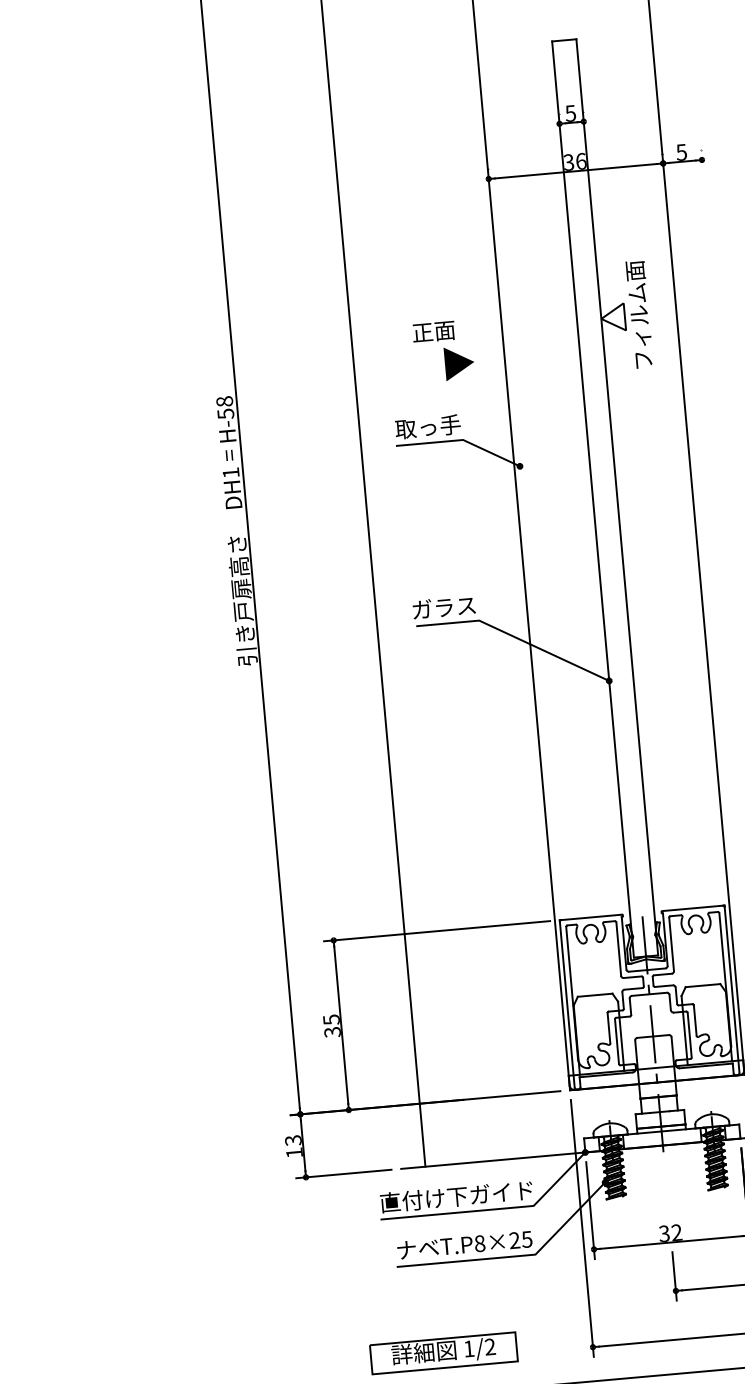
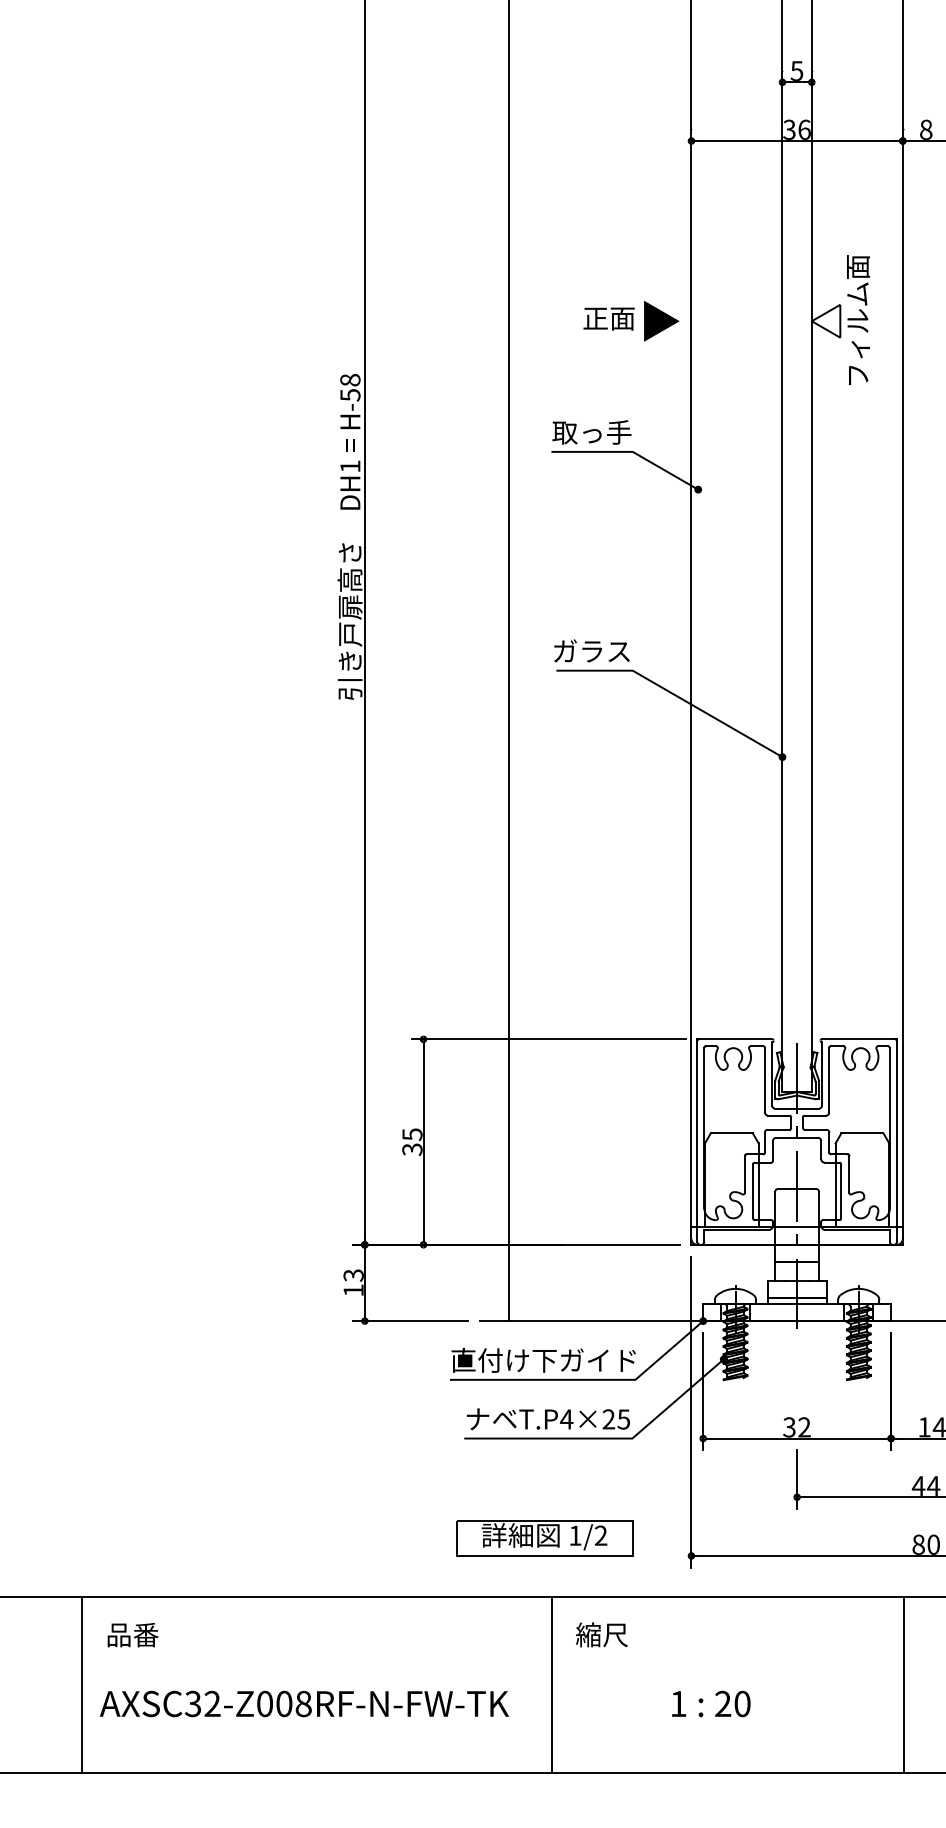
text: (681, 152) -> (925, 129), 5 -> 8
part: (459, 363) -> (661, 321), moved
text: (479, 1243) -> (566, 1419), T.P8×25 -> T.P4×25
part: (443, 1353) -> (544, 1538), moved

